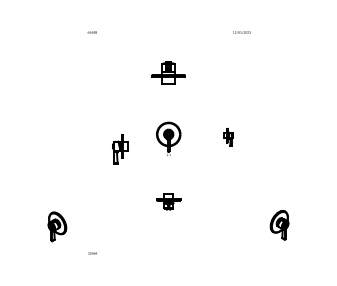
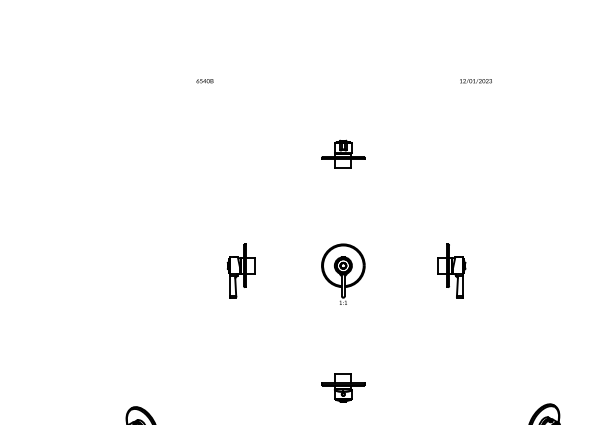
part: (168, 72) -> (342, 153), size x0.71
part: (228, 137) -> (451, 271), size x1.67
part: (120, 149) -> (241, 271), moved

